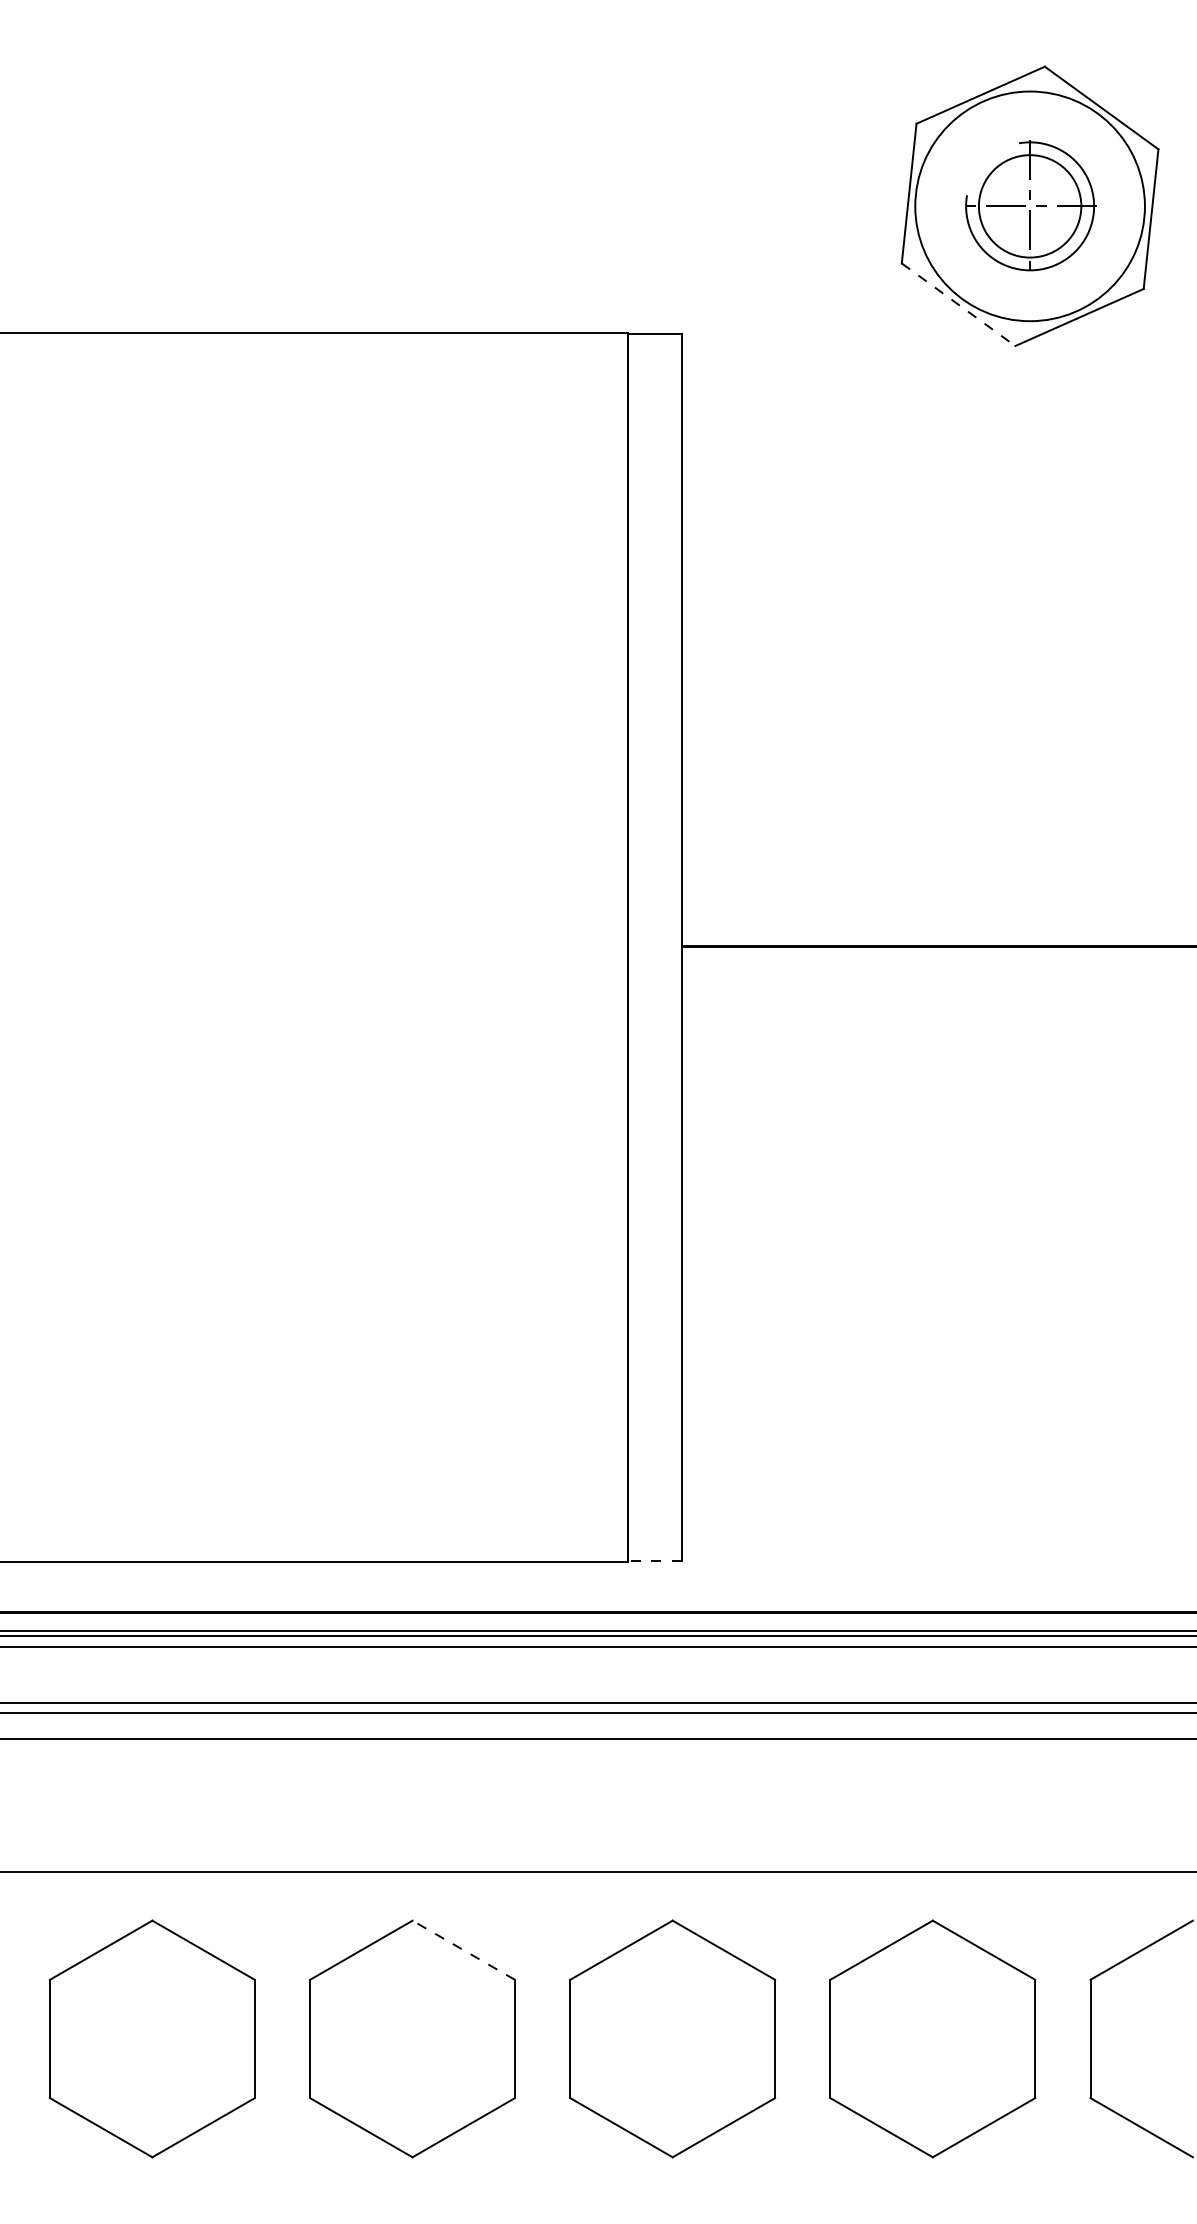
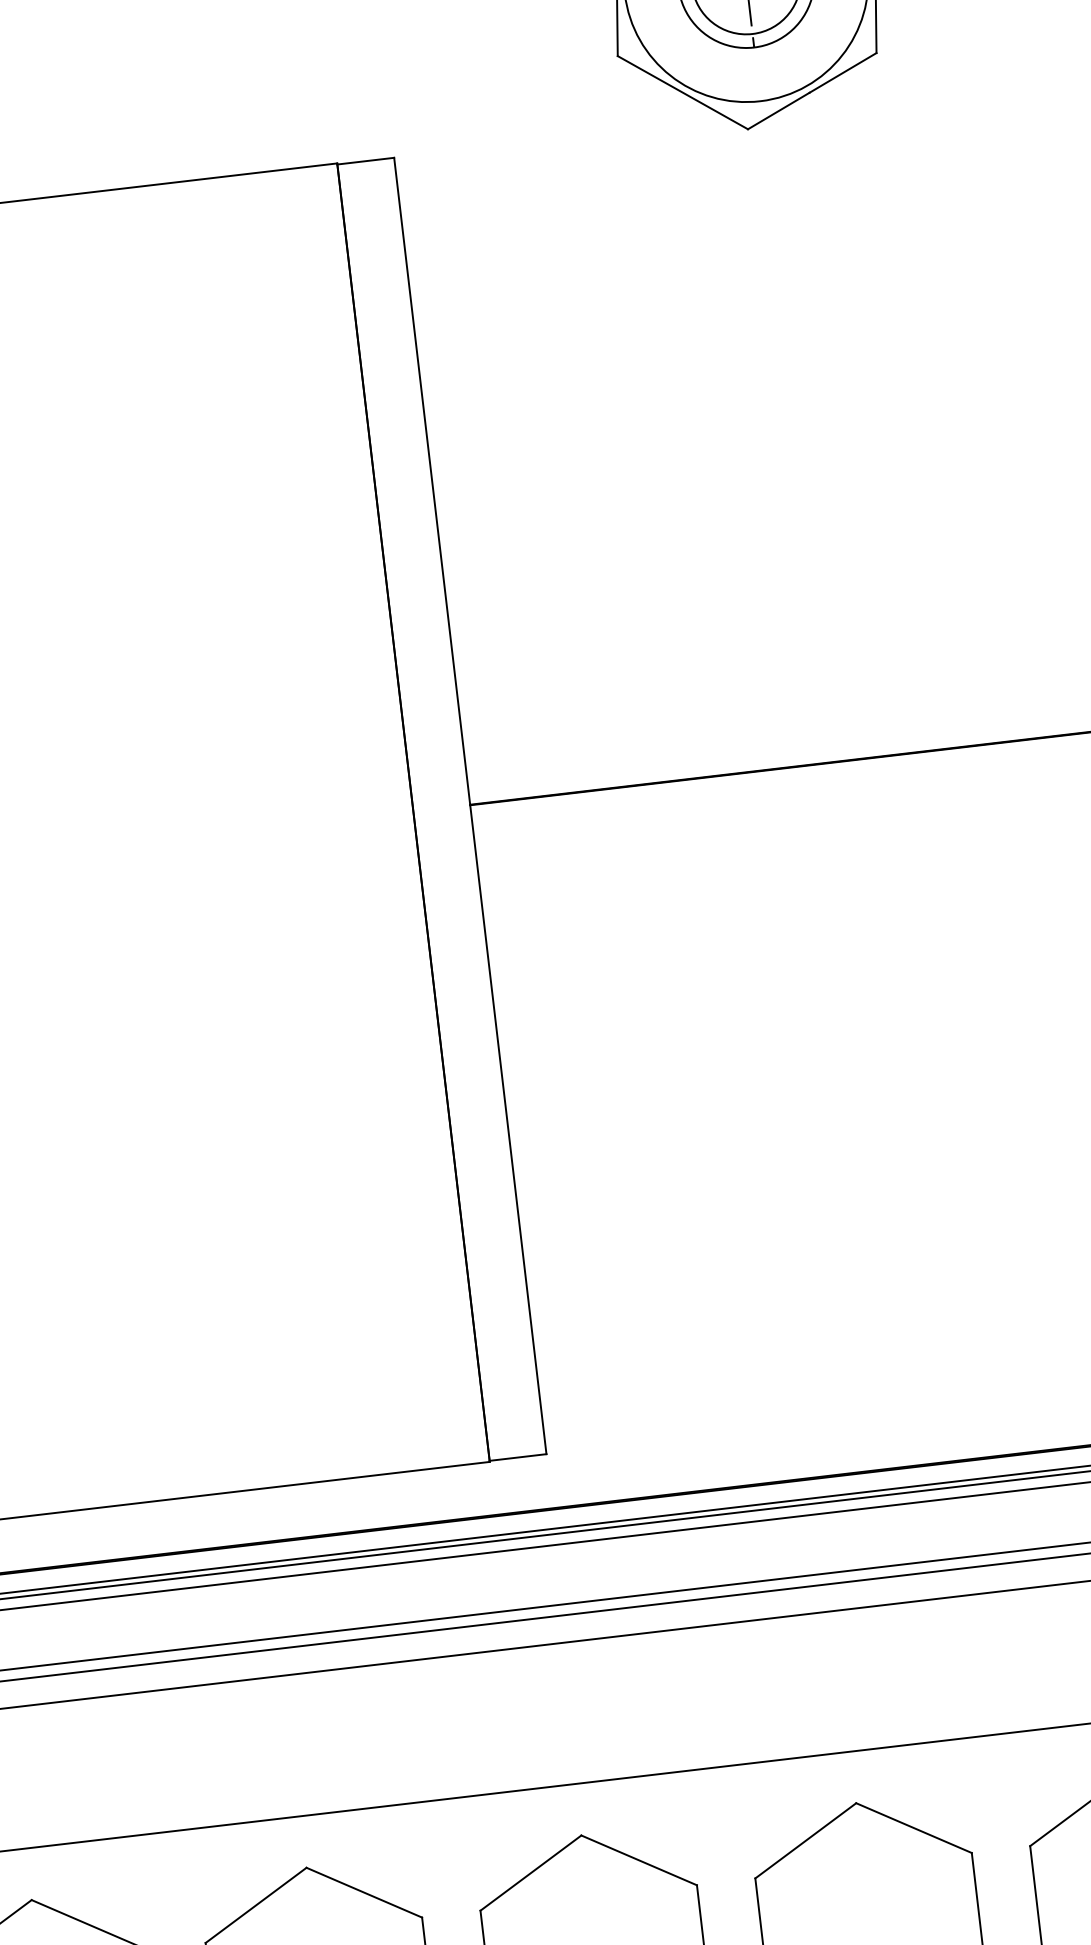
line: (958, 305) -> (682, 93), dashed -> solid
line: (655, 1560) -> (518, 1457), dashed -> solid
line: (463, 1950) -> (364, 1892), dashed -> solid

